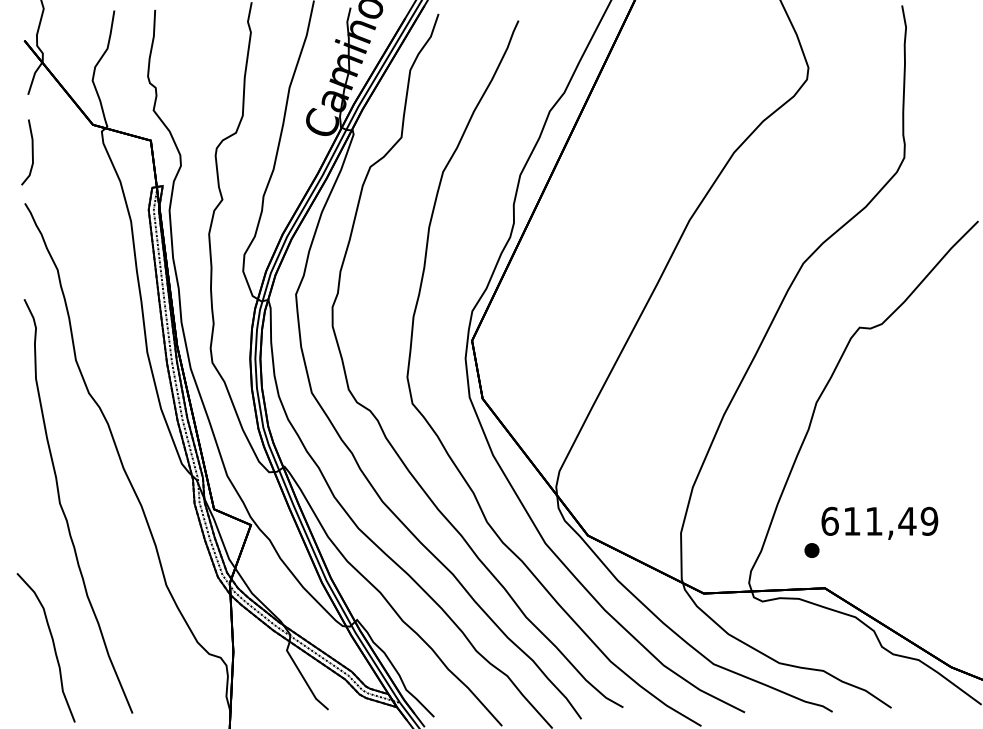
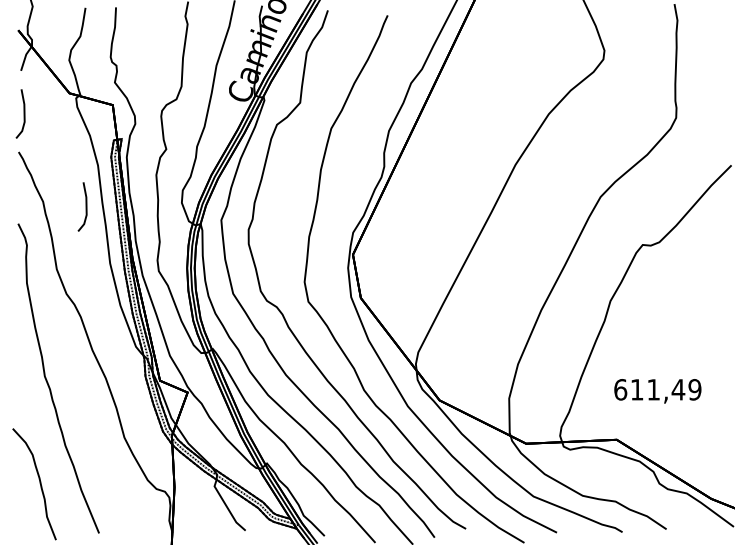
line: (114, 276) -> (85, 206), added
part: (811, 550) -> (606, 411), removed

